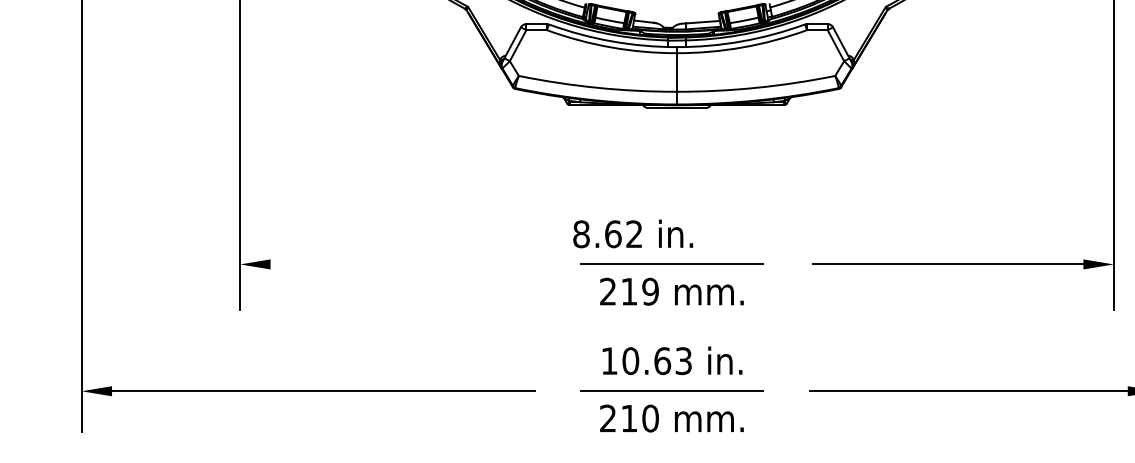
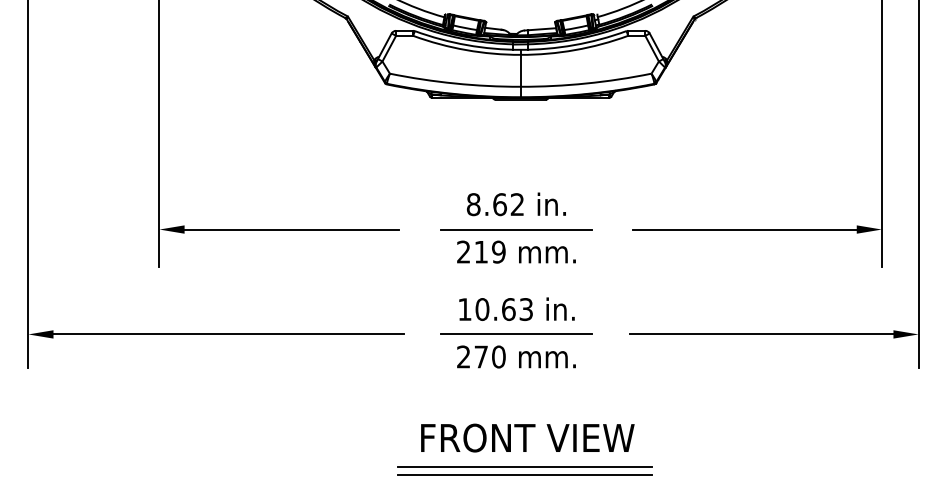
text: (633, 234) -> (516, 204), moved
line: (399, 264) -> (291, 229), added
text: (628, 417) -> (480, 356), 210 -> 270

